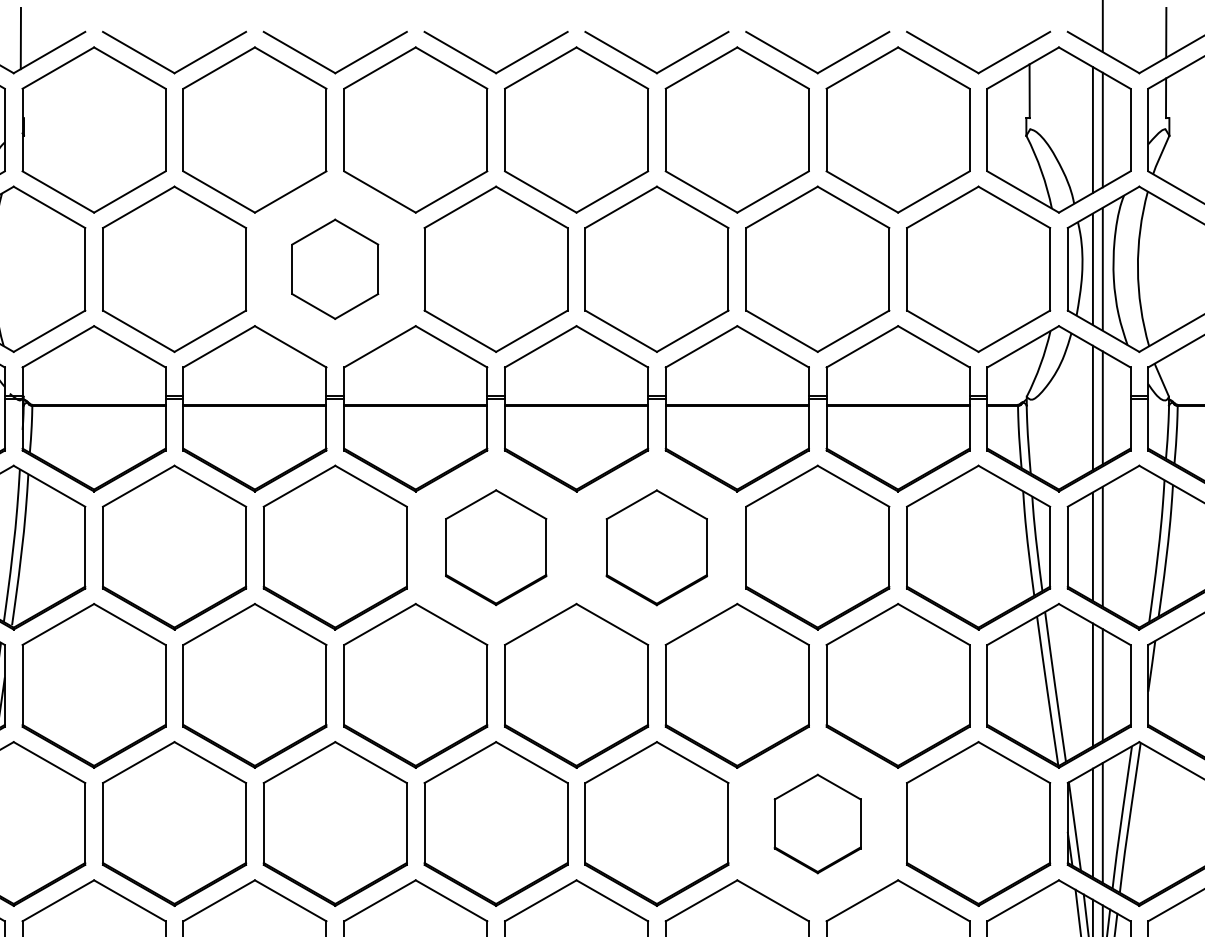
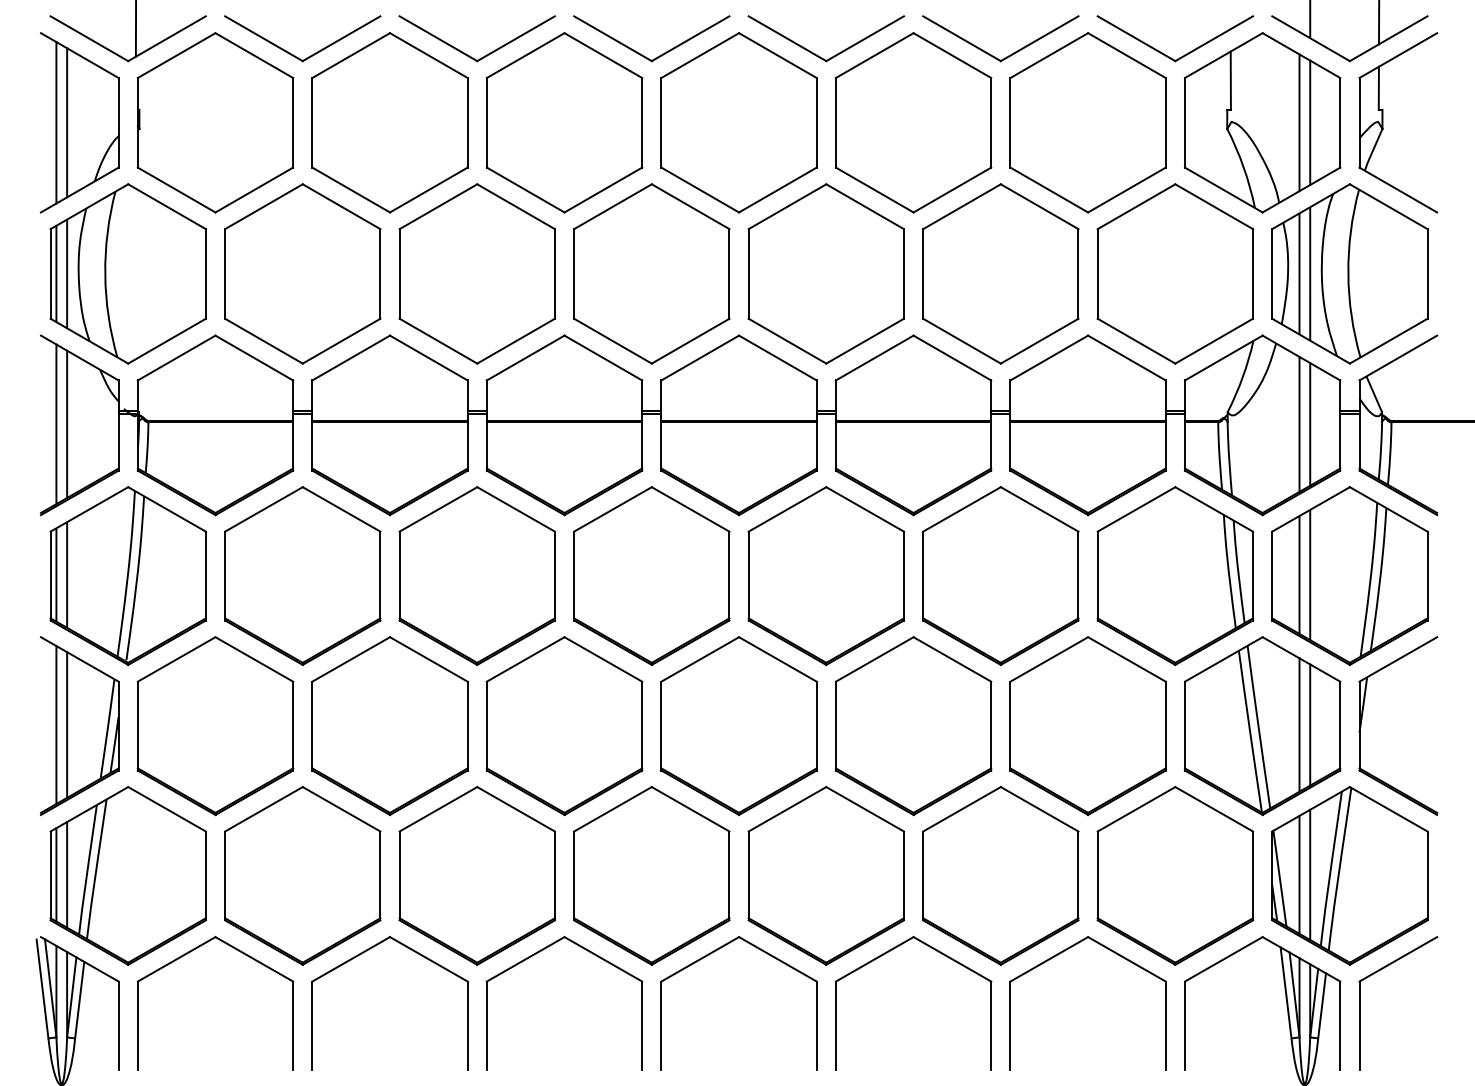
part: (334, 268) -> (476, 273), size x1.67
part: (495, 547) -> (651, 575), size x1.43
part: (656, 548) -> (825, 576), size x1.43
part: (817, 823) -> (1000, 875), size x1.67

